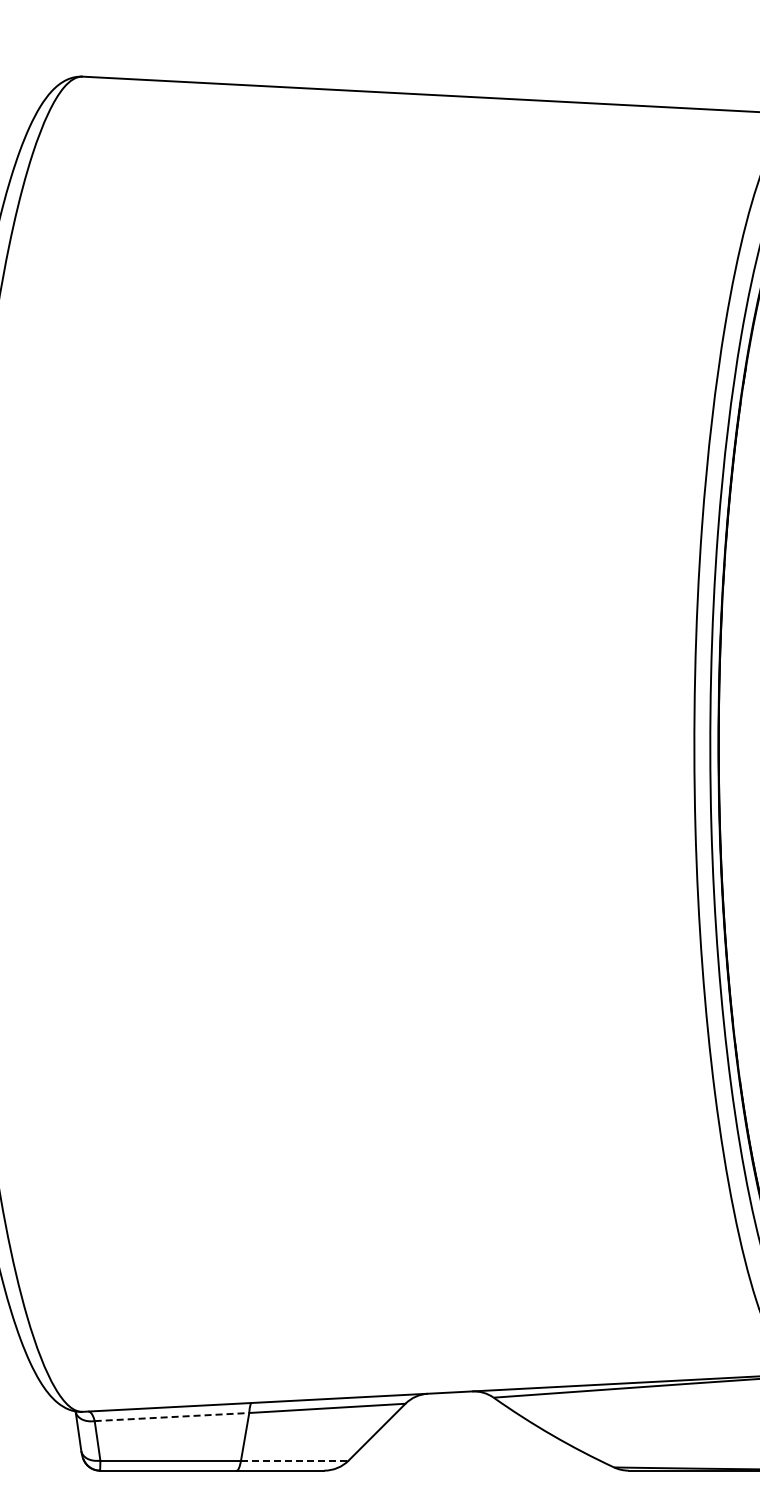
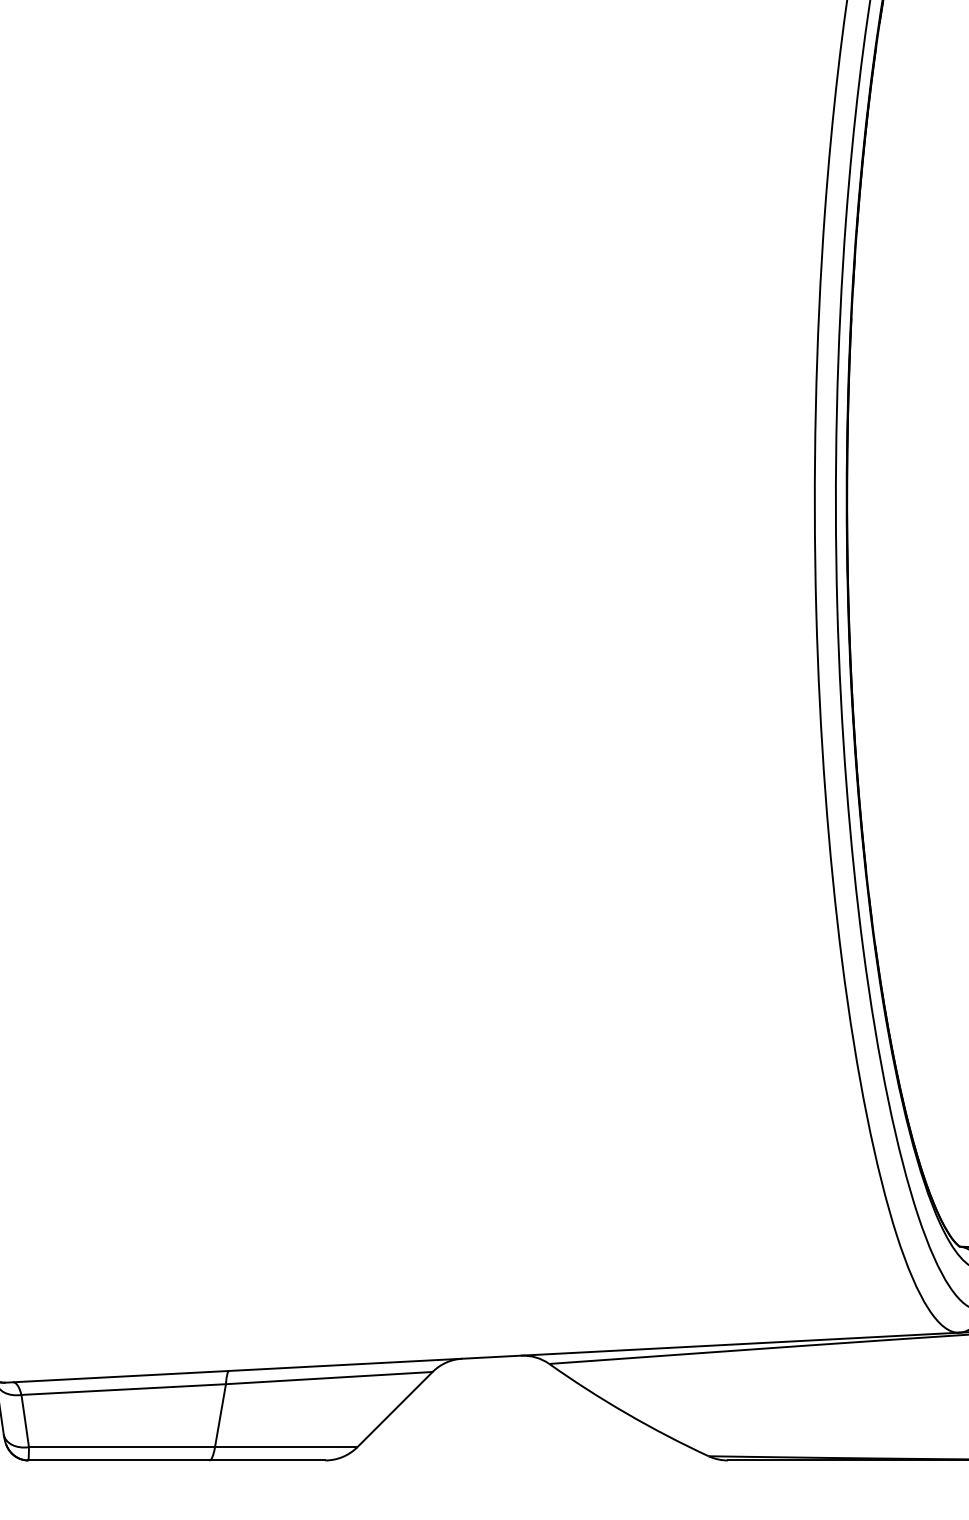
line: (172, 1417) -> (124, 1390), dashed -> solid
line: (294, 1460) -> (285, 1447), dashed -> solid

